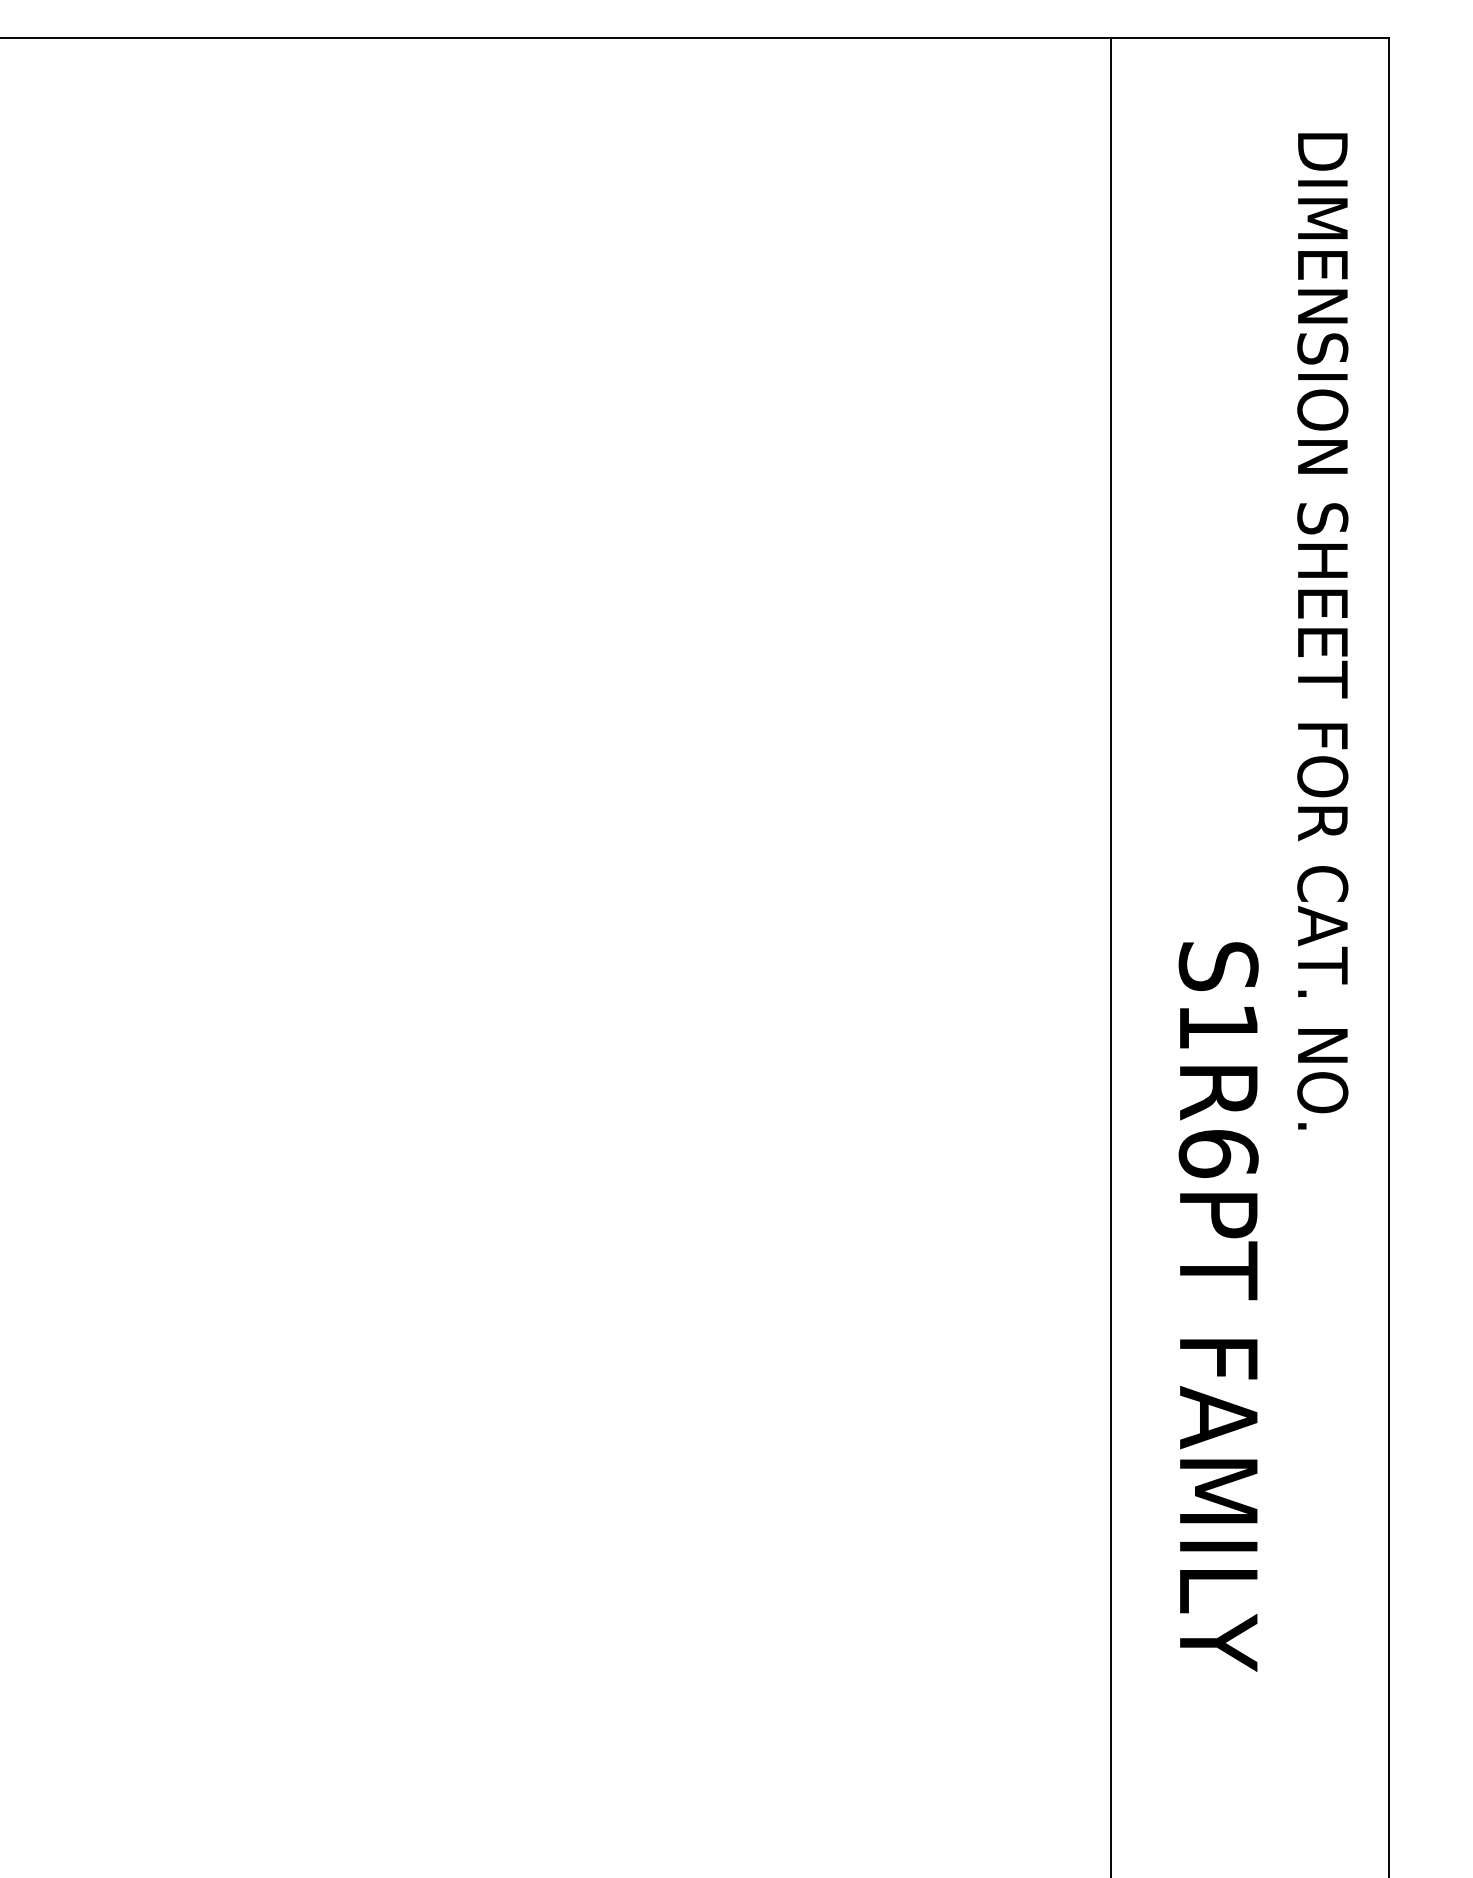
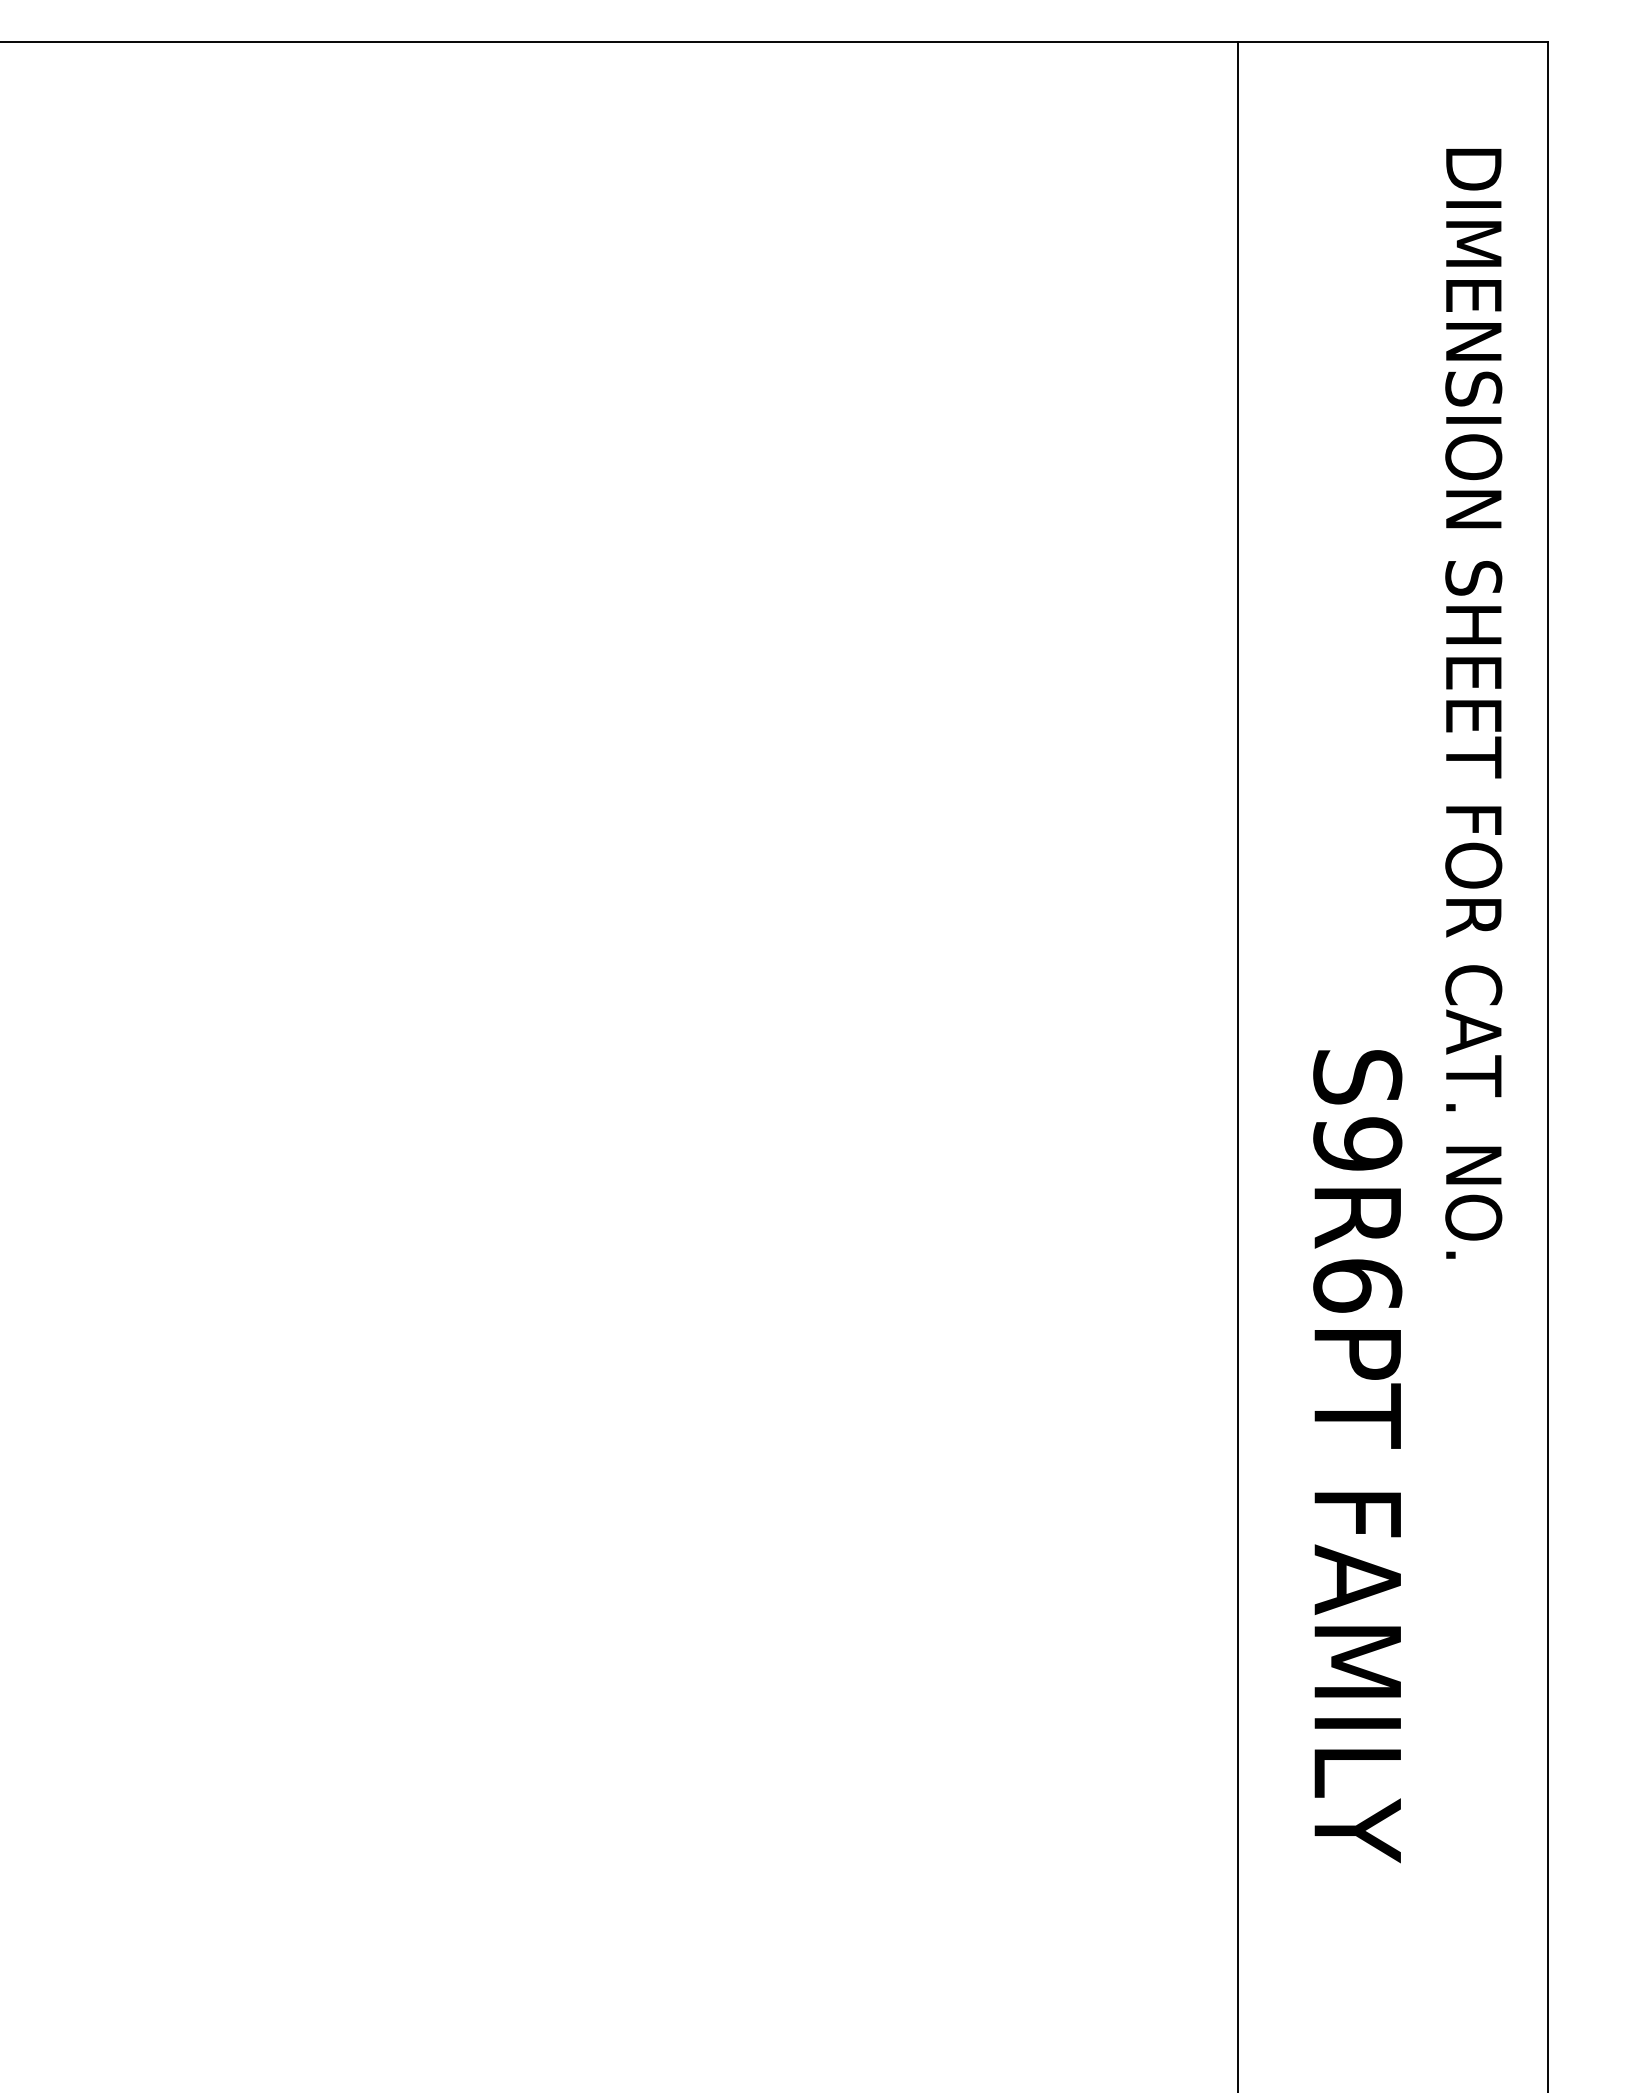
text: (1218, 1026) -> (1357, 1143), S1R6PT -> S9R6PT

